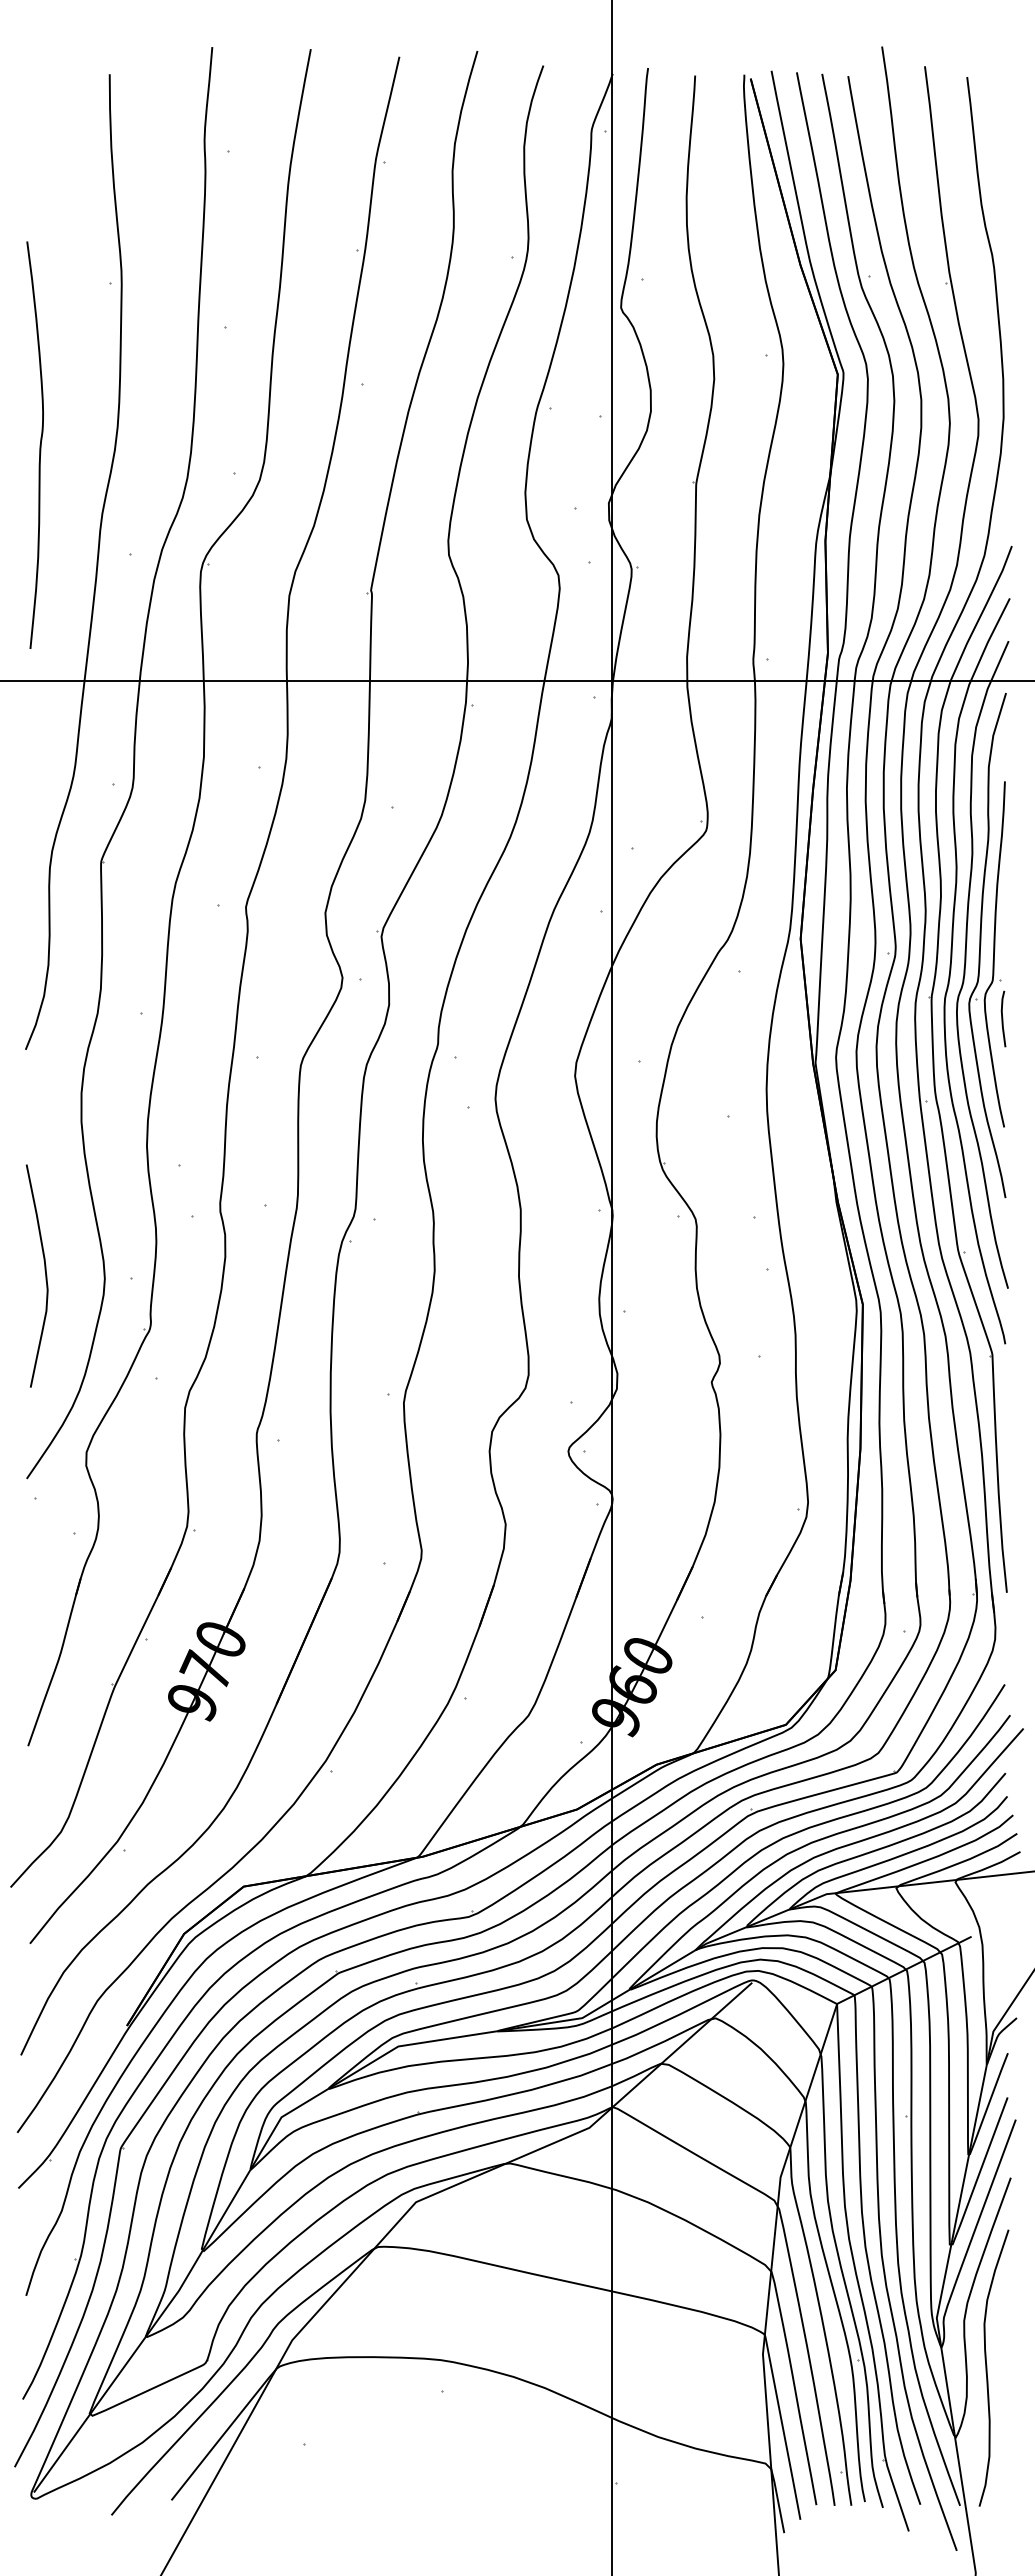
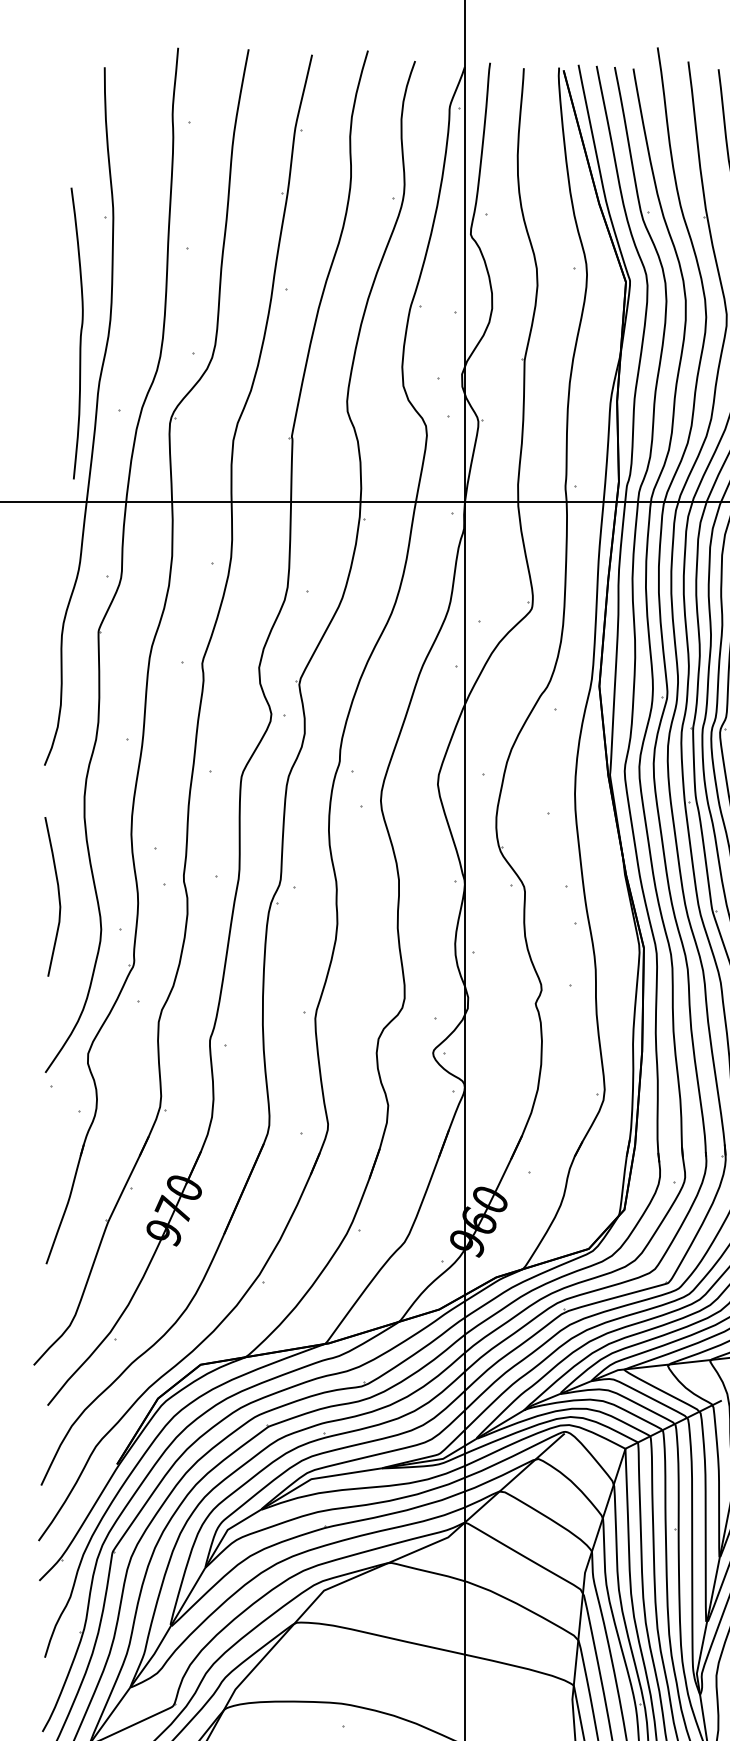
curve: (39, 444) -> (80, 333), moved
curve: (45, 1275) -> (58, 896), moved

